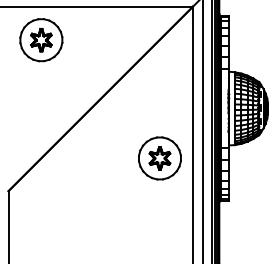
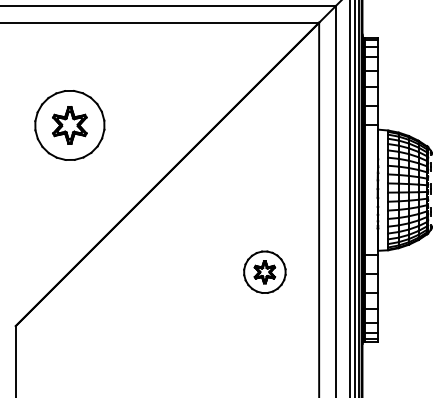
part: (41, 40) -> (70, 125), moved
part: (159, 158) -> (264, 272), size x0.6

